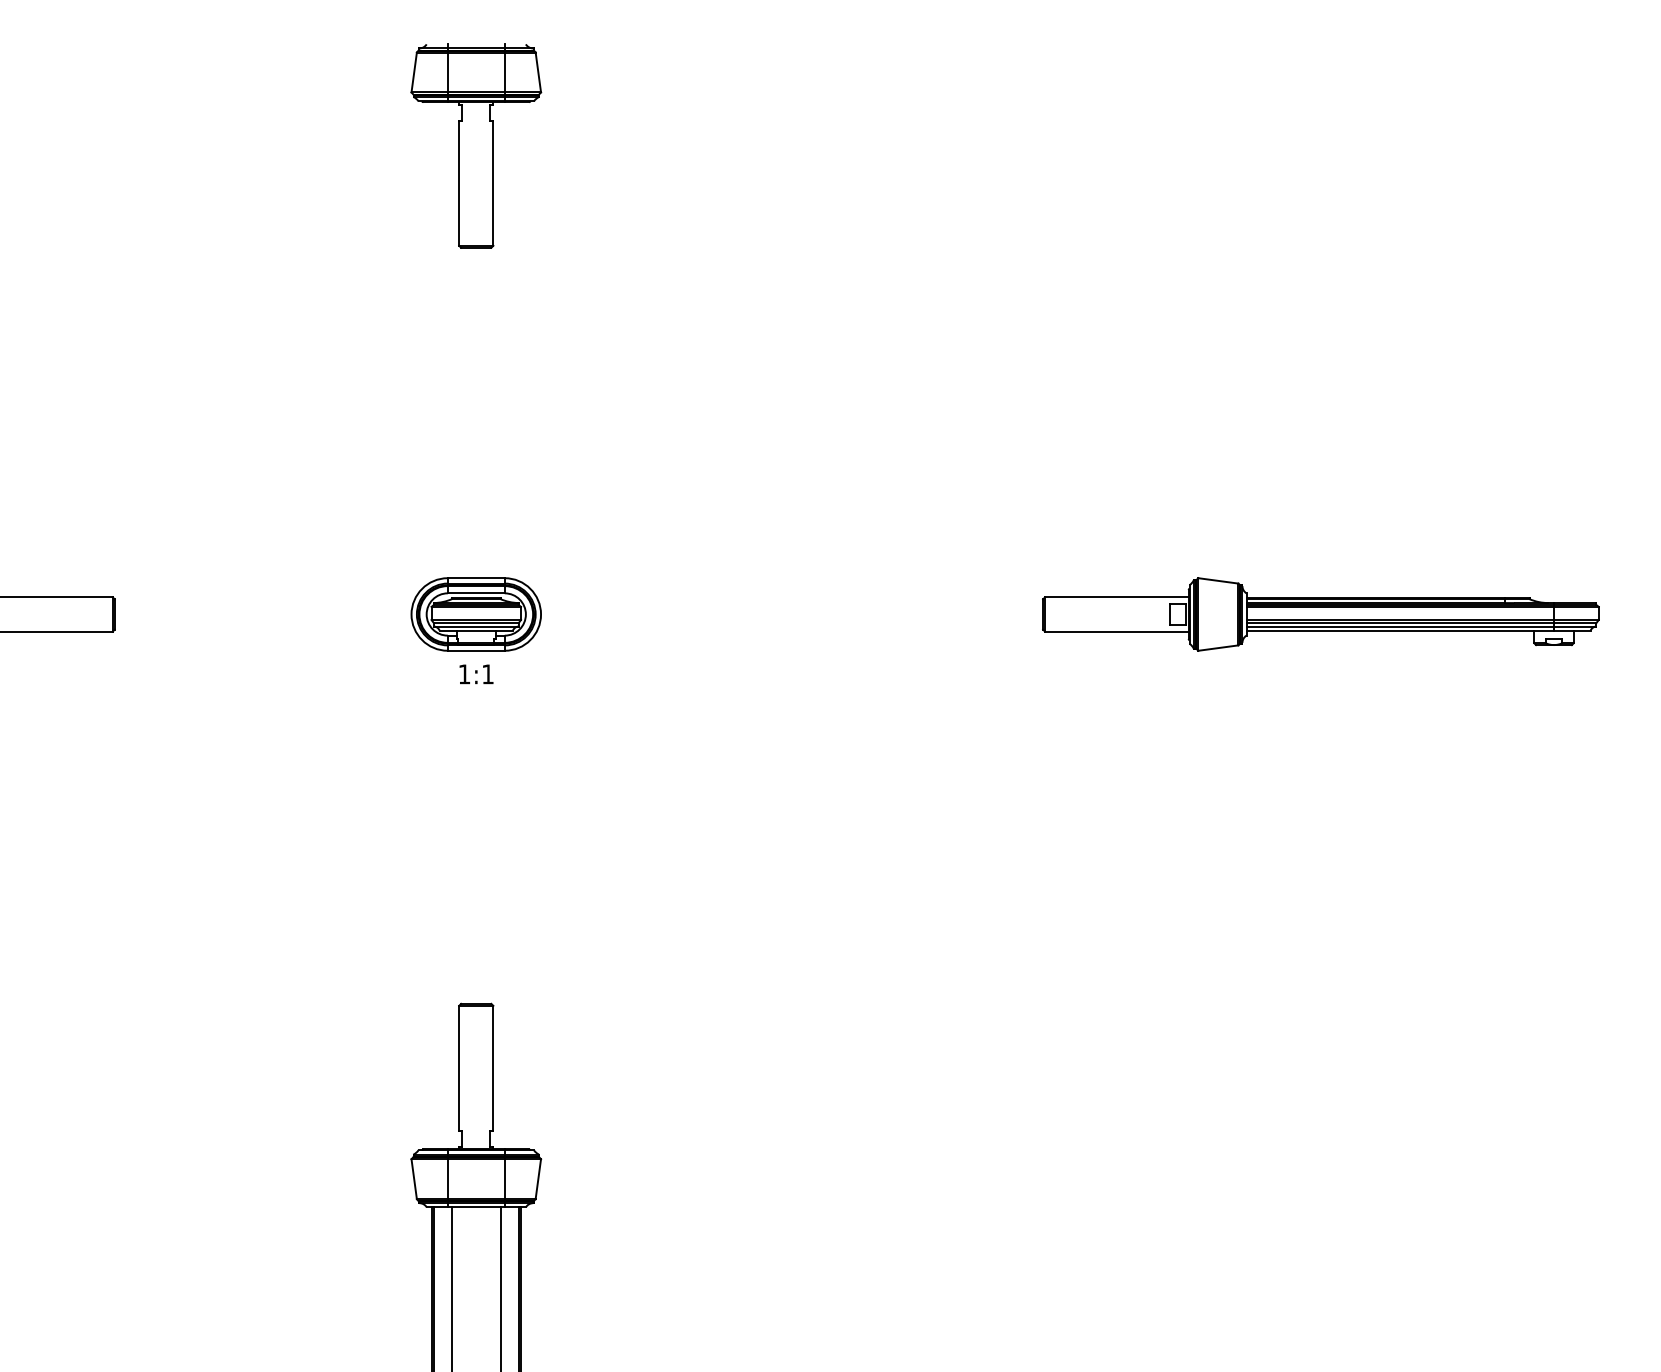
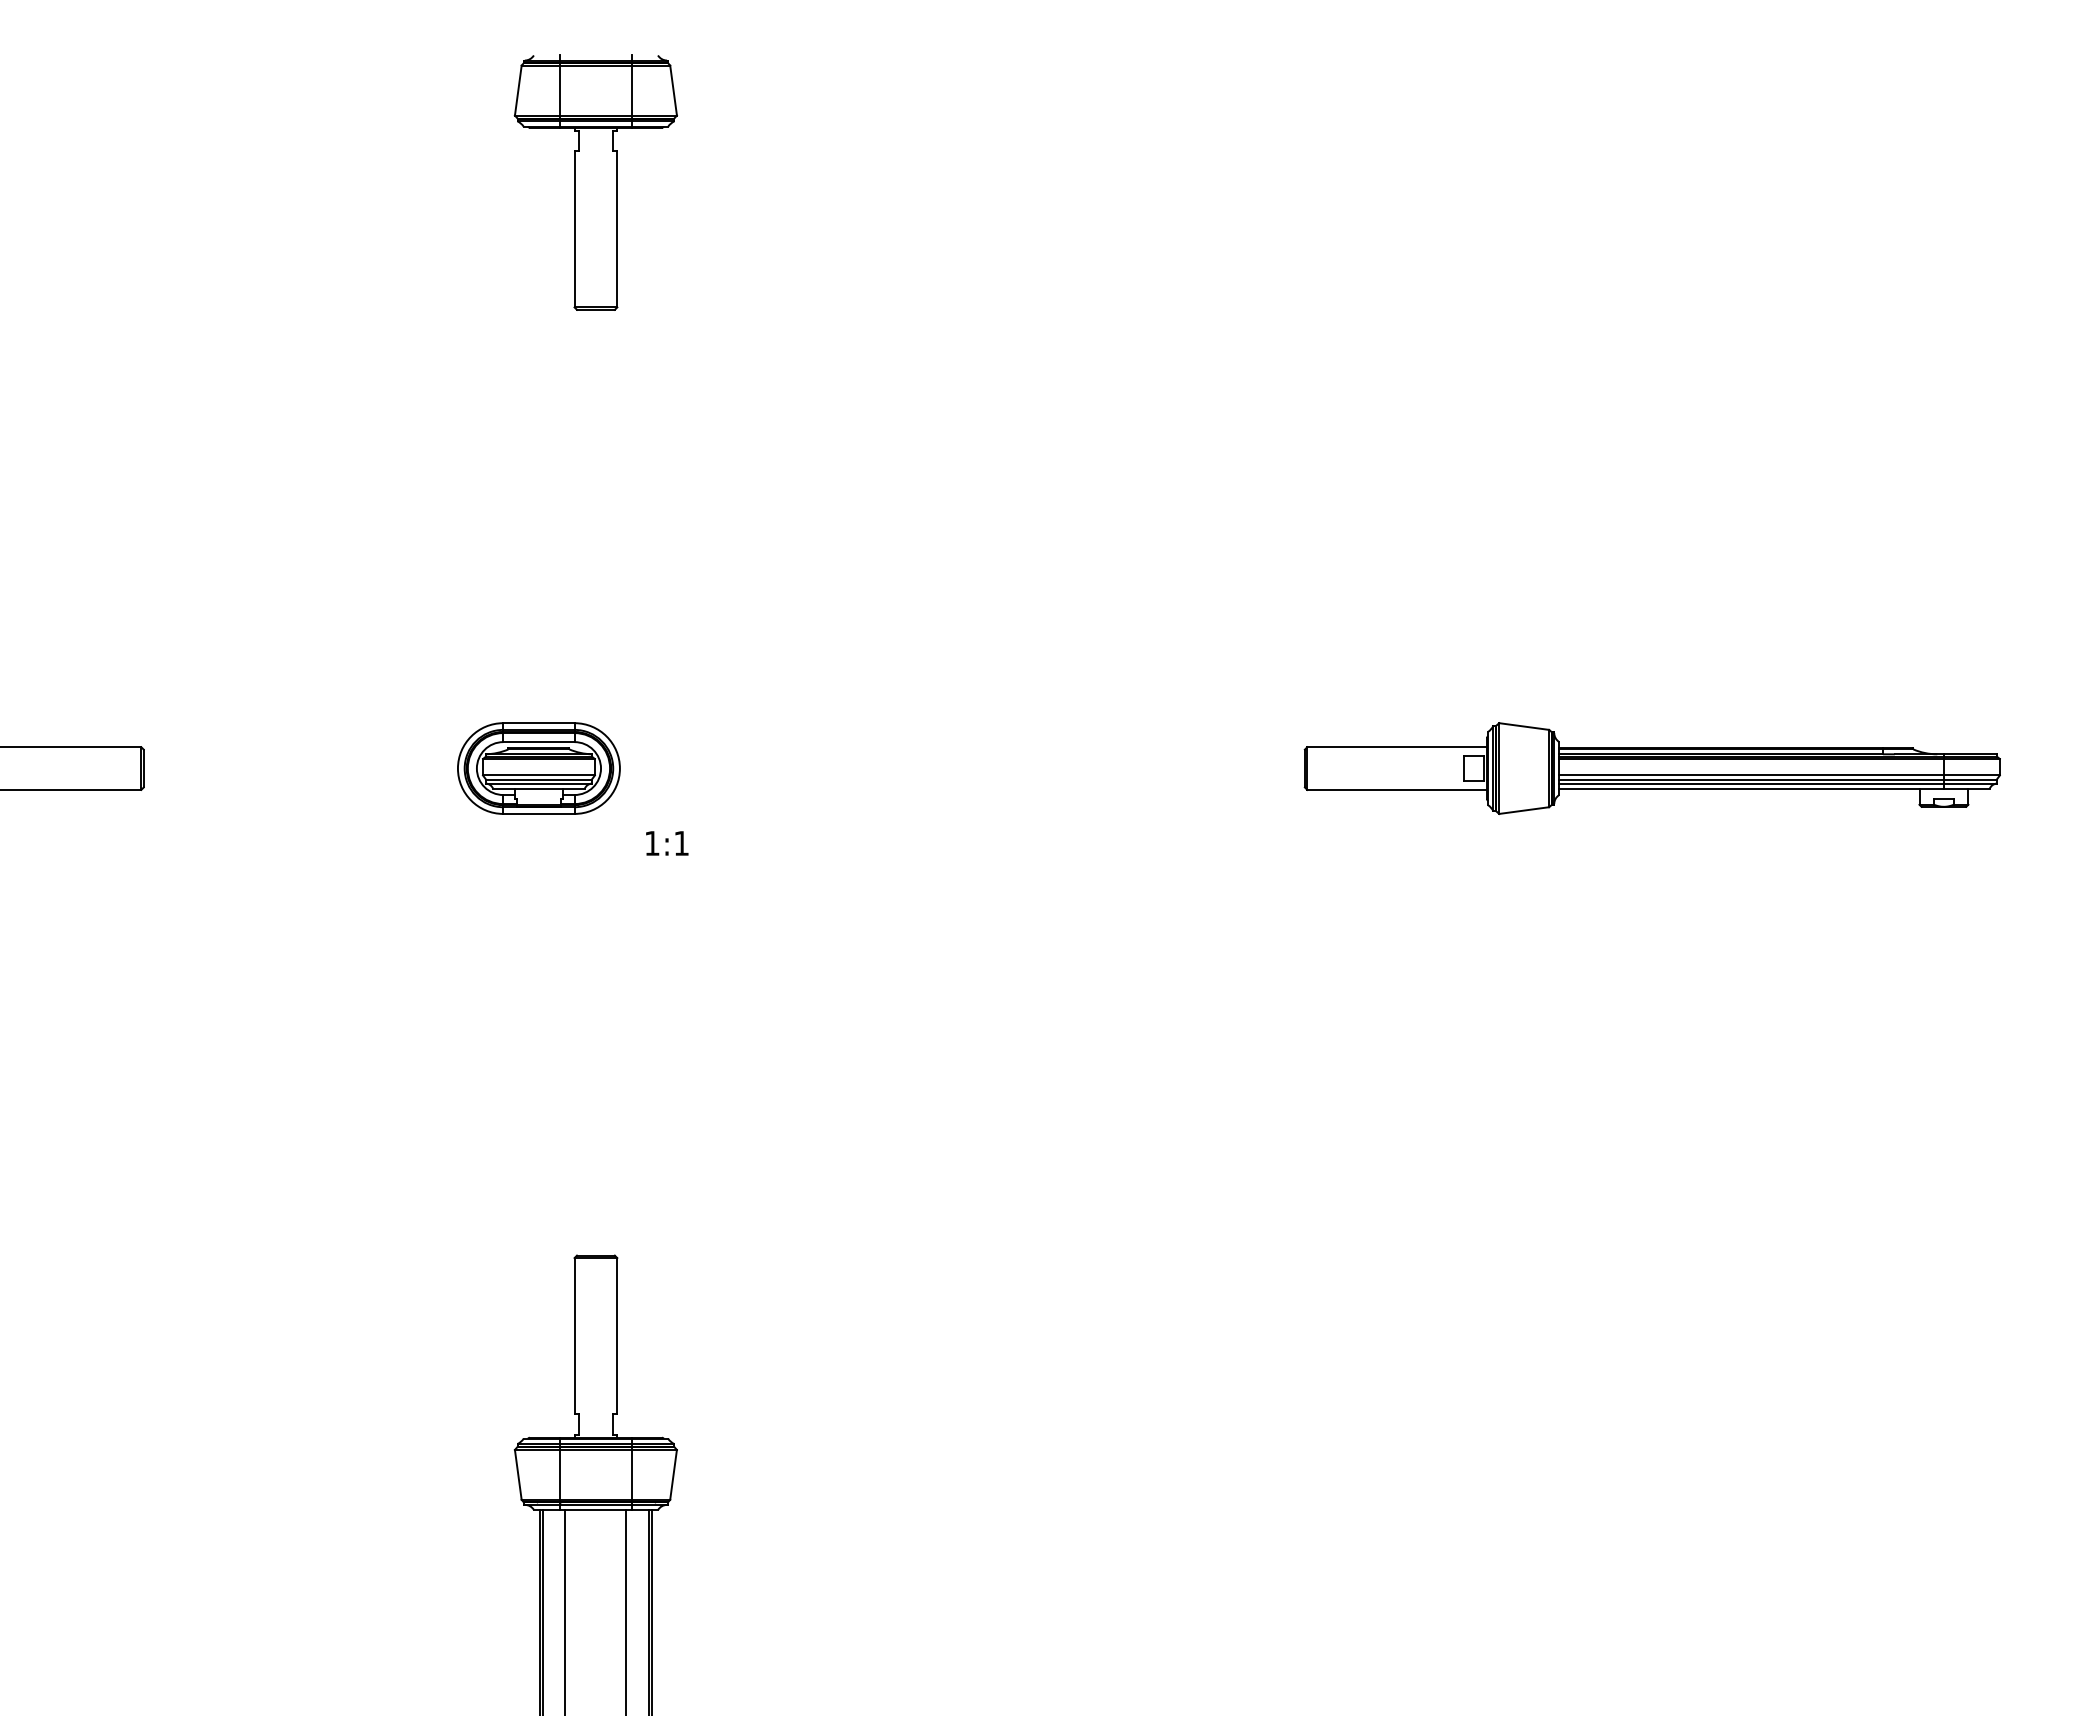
part: (475, 614) -> (538, 768), moved
text: (476, 674) -> (667, 843), moved

